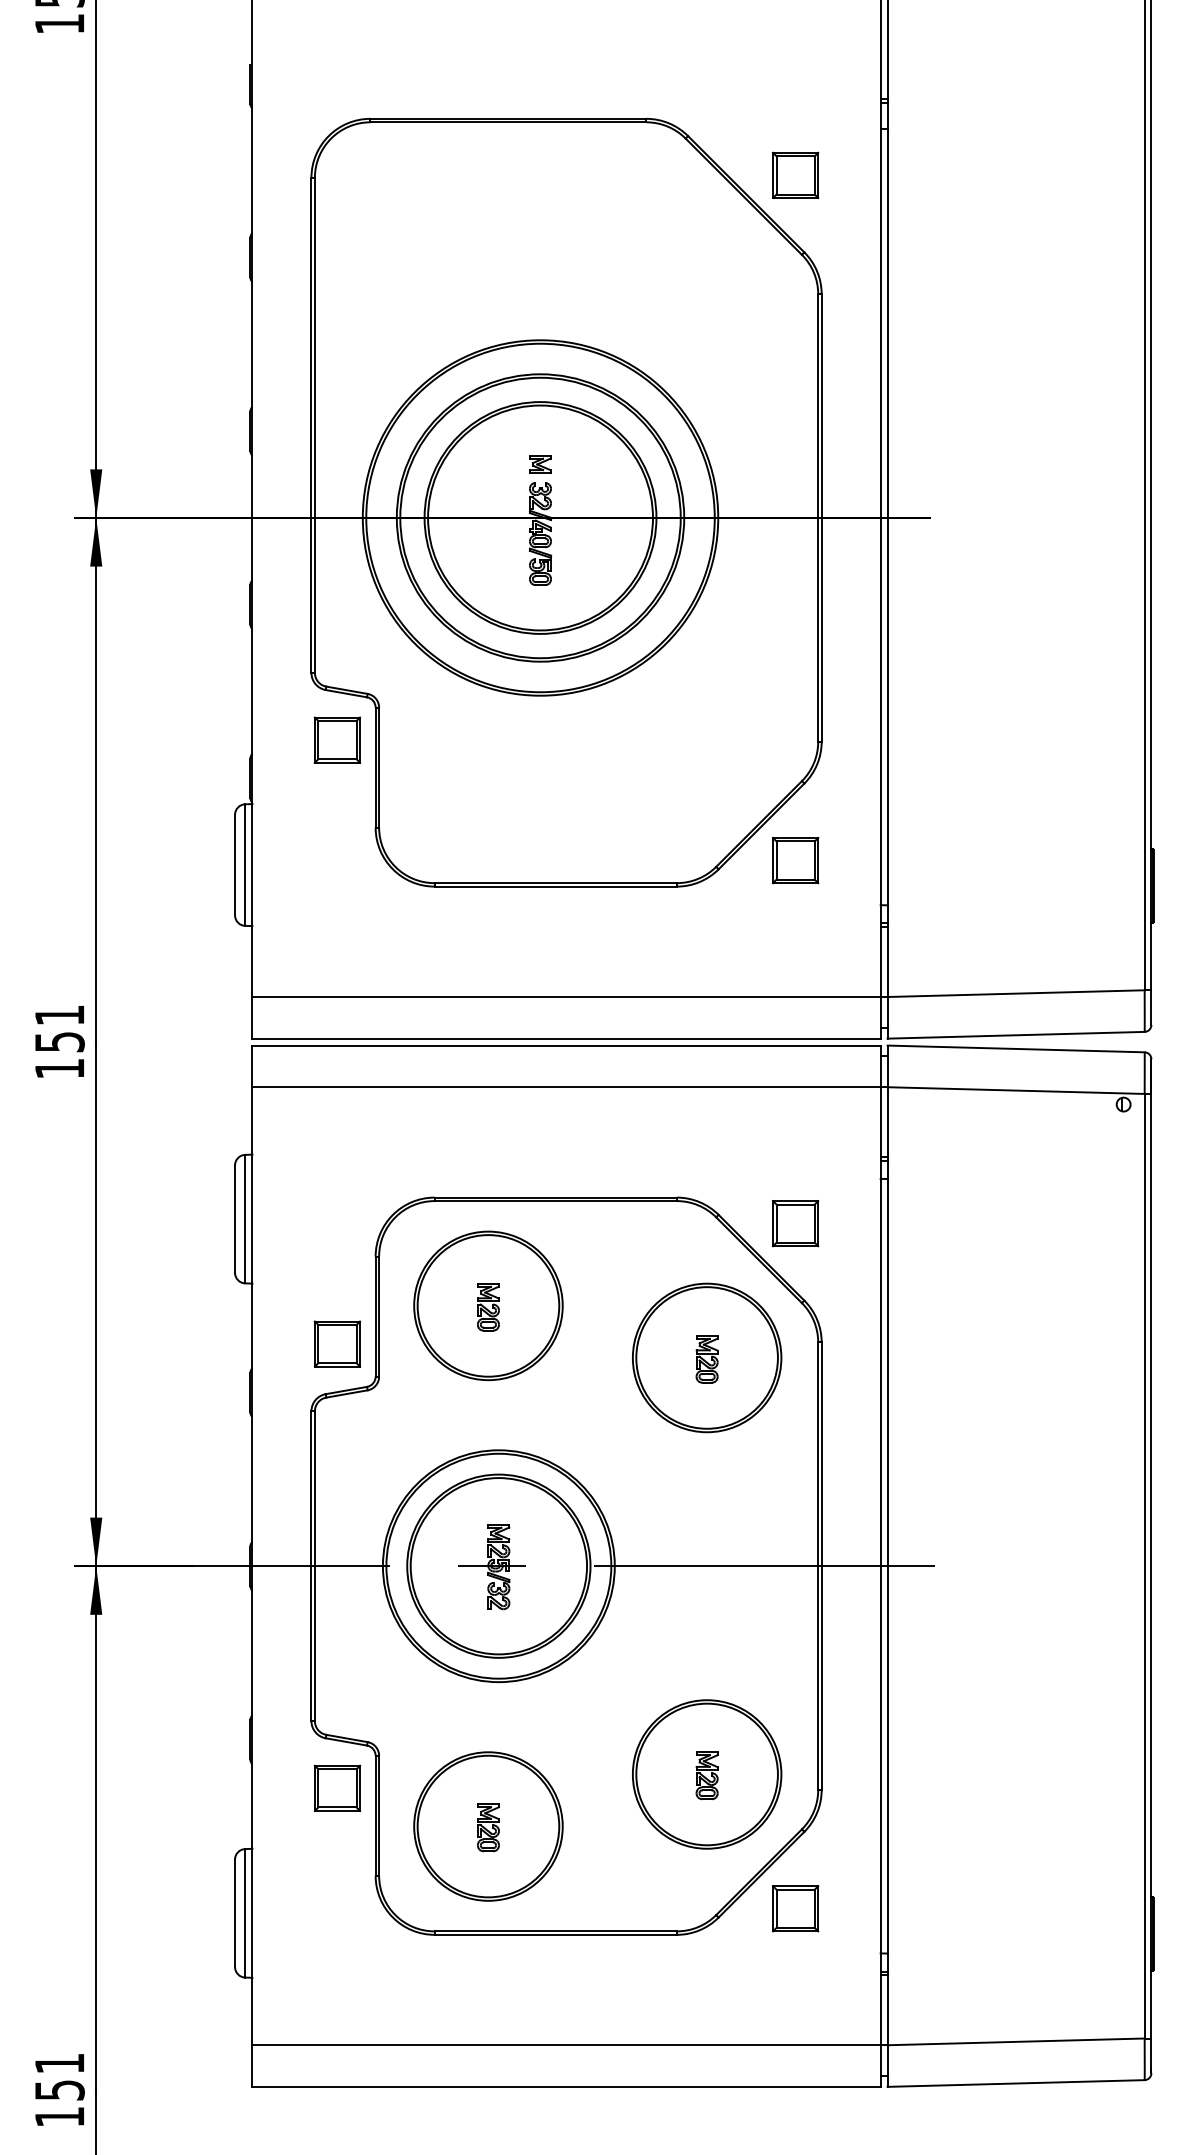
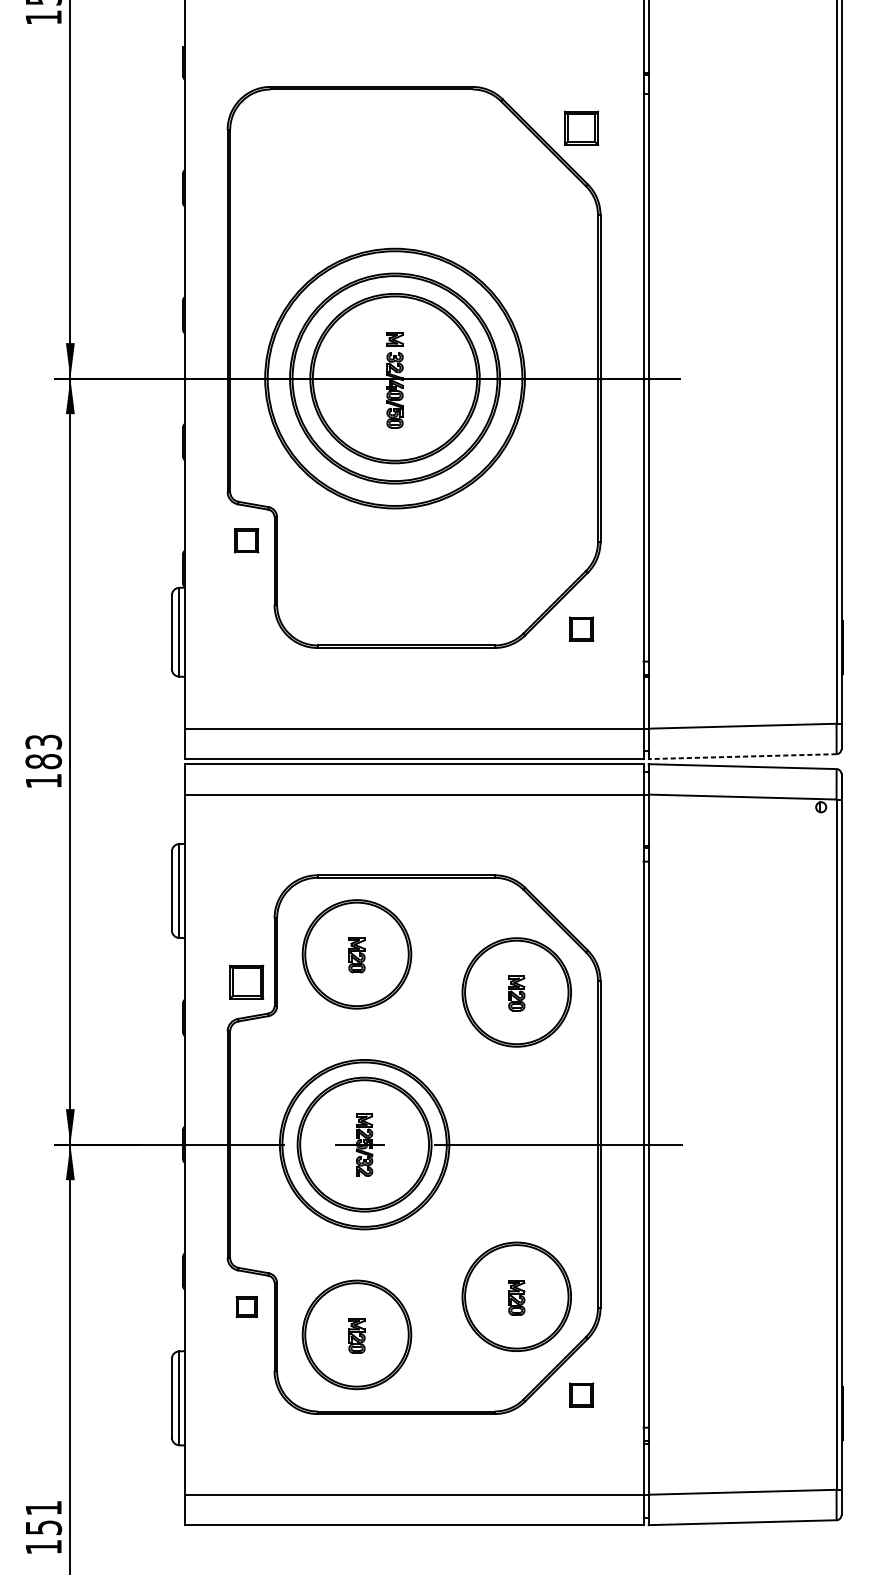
part: (337, 739) -> (246, 540), size x0.7
part: (795, 860) -> (581, 628), size x0.7
text: (59, 1028) -> (43, 751), 151 -> 183
line: (1016, 1035) -> (742, 756), solid -> dashed
part: (795, 1223) -> (581, 894), removed
part: (337, 1787) -> (246, 1306), size x0.6
part: (795, 1908) -> (581, 1394), size x0.7

